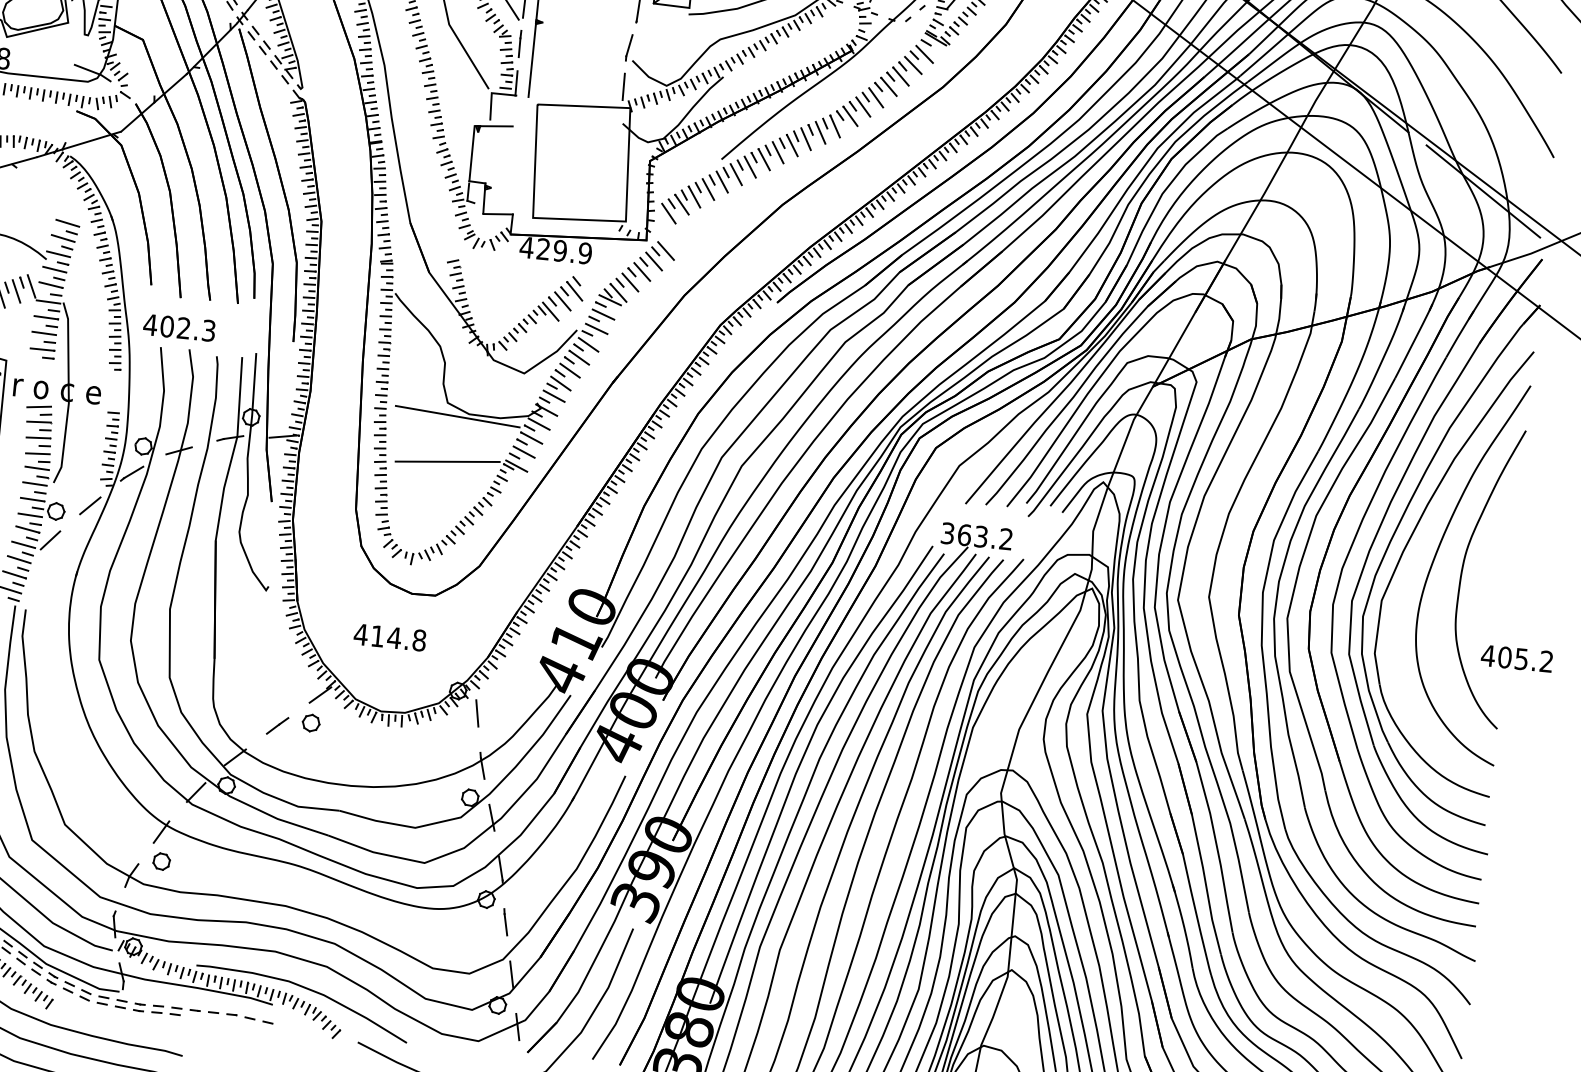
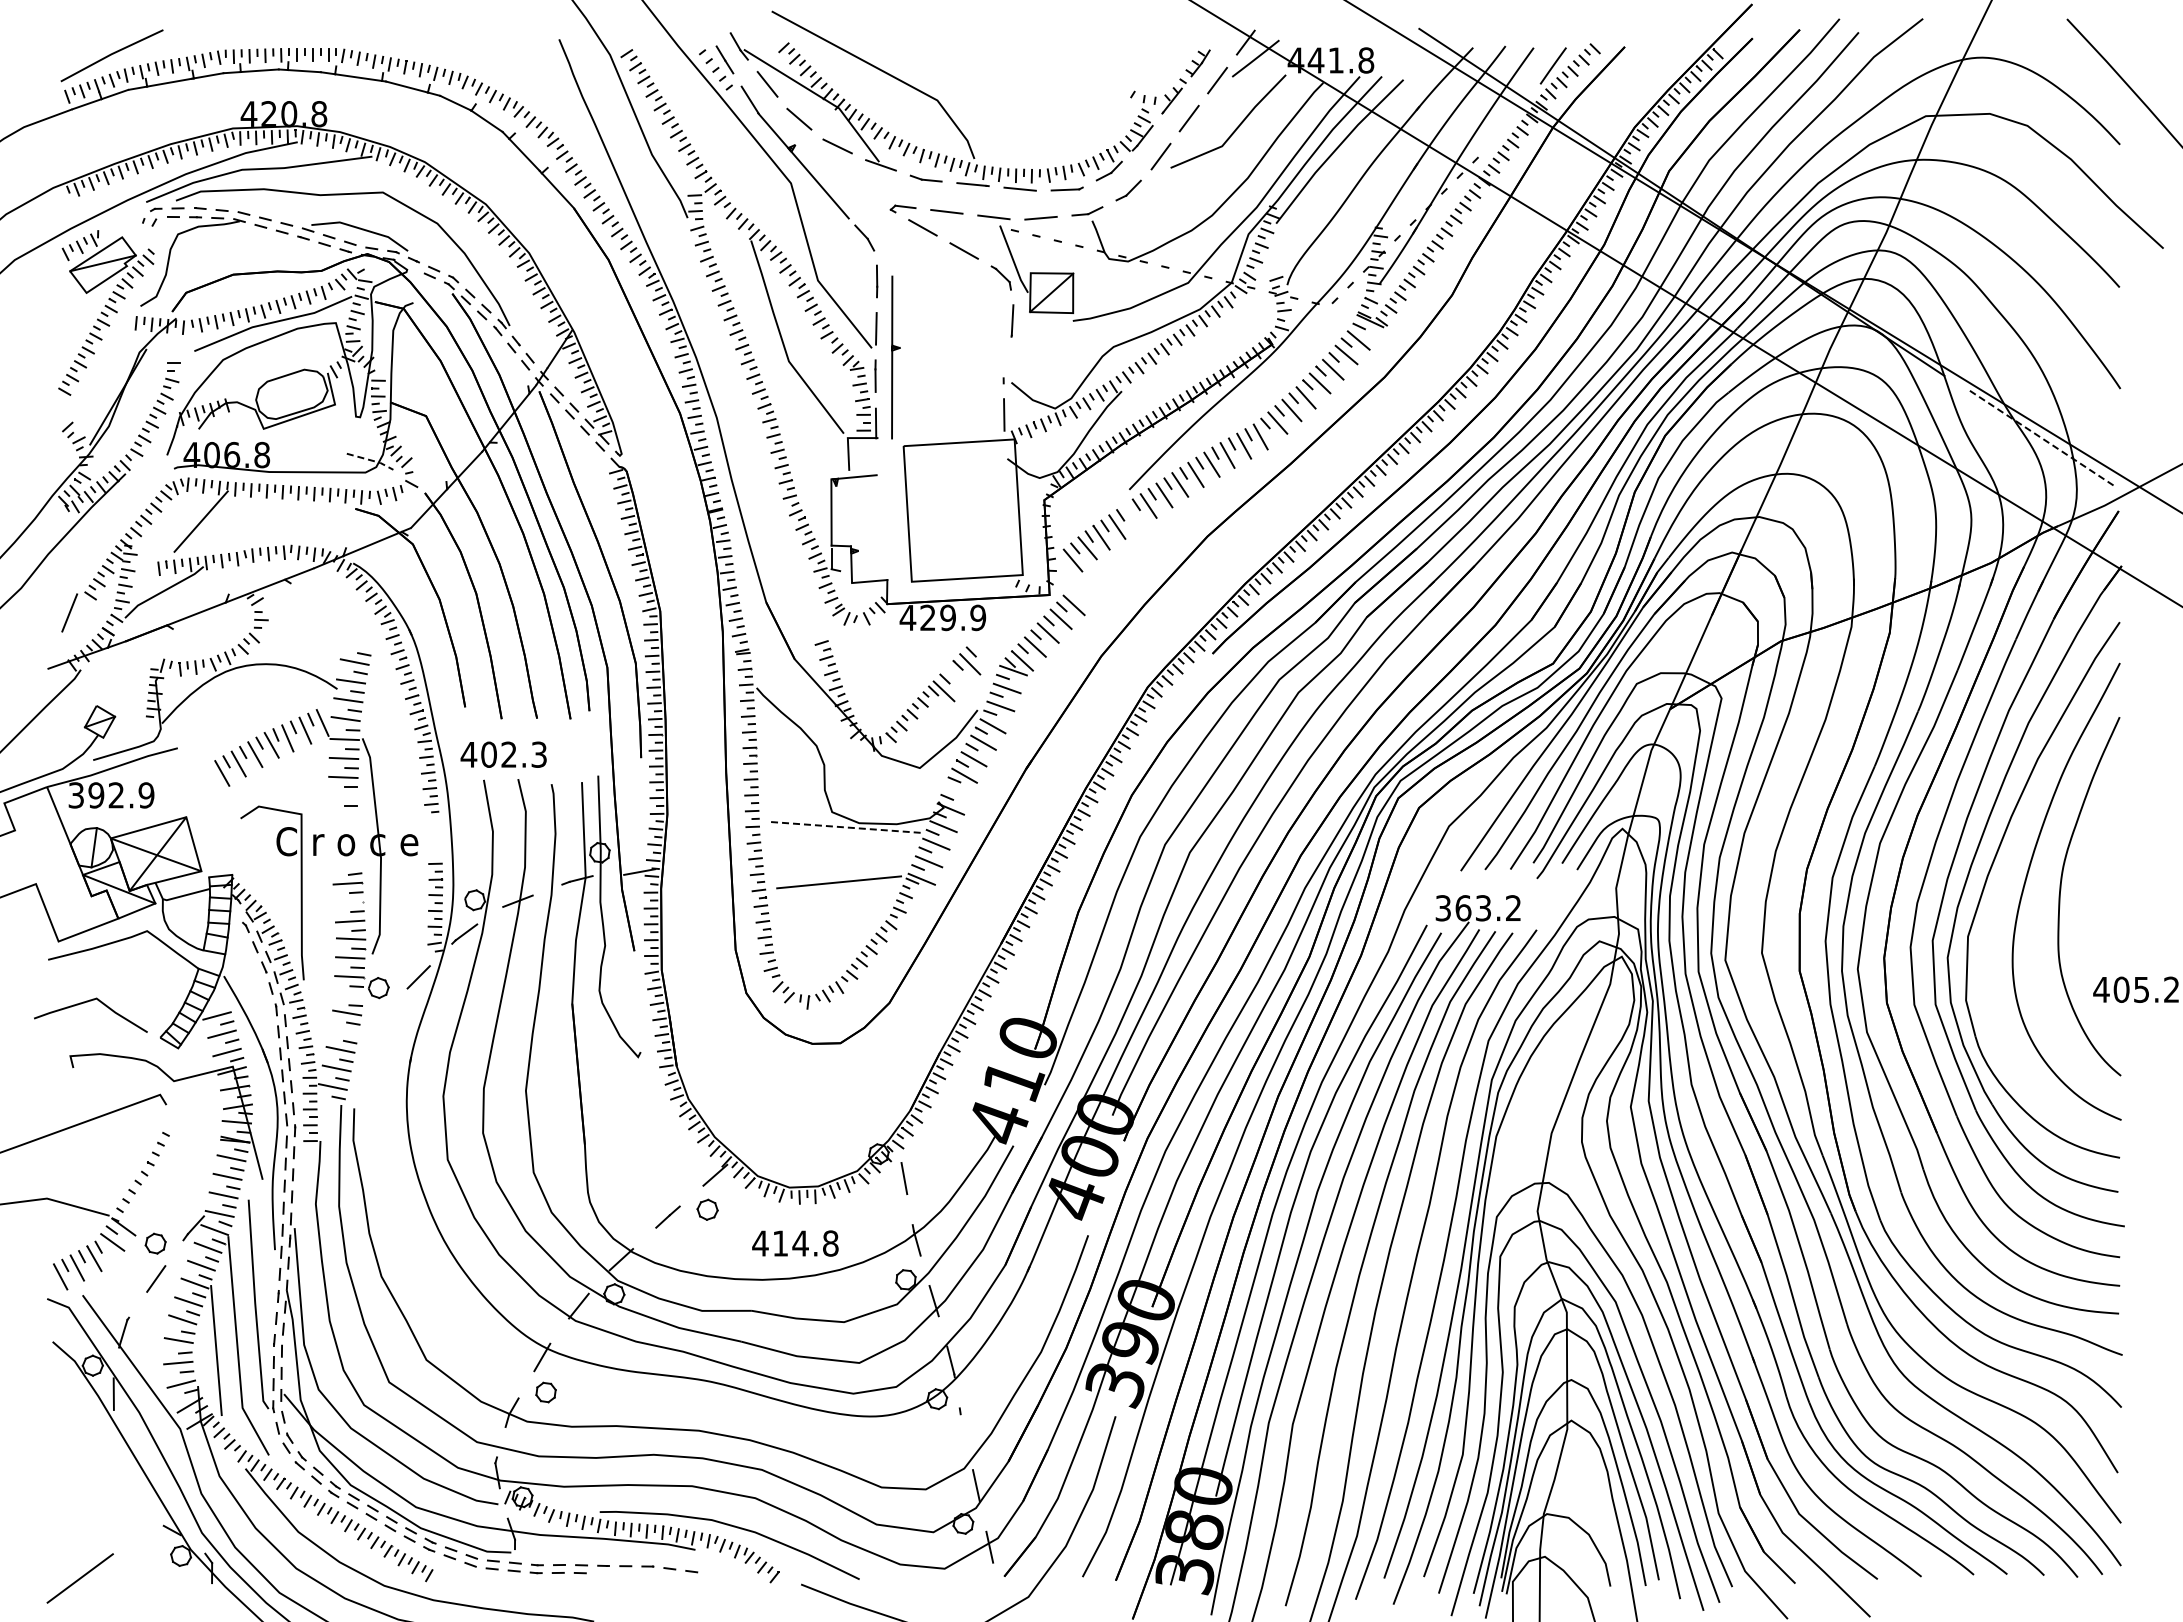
line: (628, 45) -> (1005, 365), removed
line: (93, 72) -> (371, 460), solid -> dashed
line: (721, 181) -> (1132, 516), removed
line: (1483, 191) -> (2040, 437), solid -> dashed
line: (67, 223) -> (358, 643), removed
line: (562, 301) -> (956, 677), removed
line: (41, 349) -> (342, 796), removed
line: (554, 396) -> (958, 791), removed
line: (39, 406) -> (346, 865), removed
line: (457, 416) -> (845, 827), solid -> dashed
line: (38, 437) -> (348, 902), removed
line: (30, 515) -> (348, 995), removed
line: (50, 540) -> (375, 1023), removed
line: (23, 544) -> (343, 1031), removed
text: (390, 637) -> (795, 1243), moved
line: (505, 924) -> (963, 1426), removed

